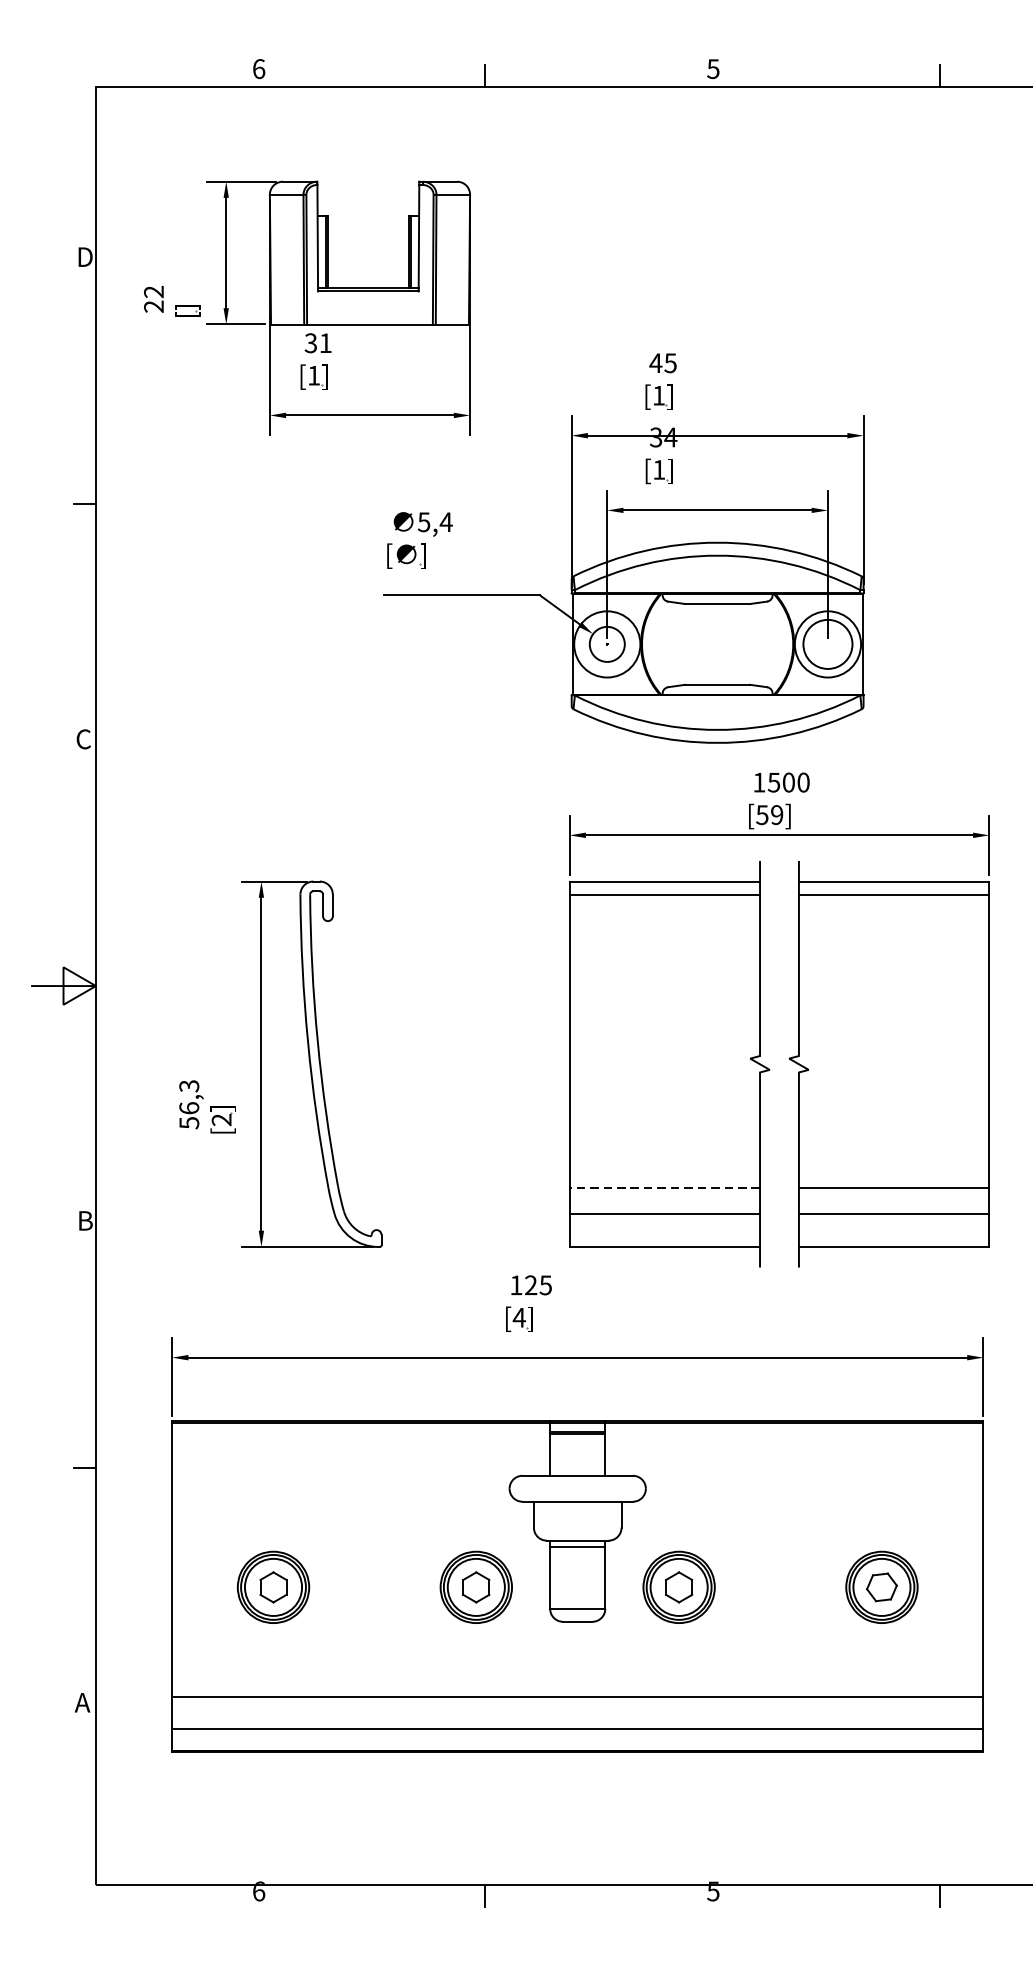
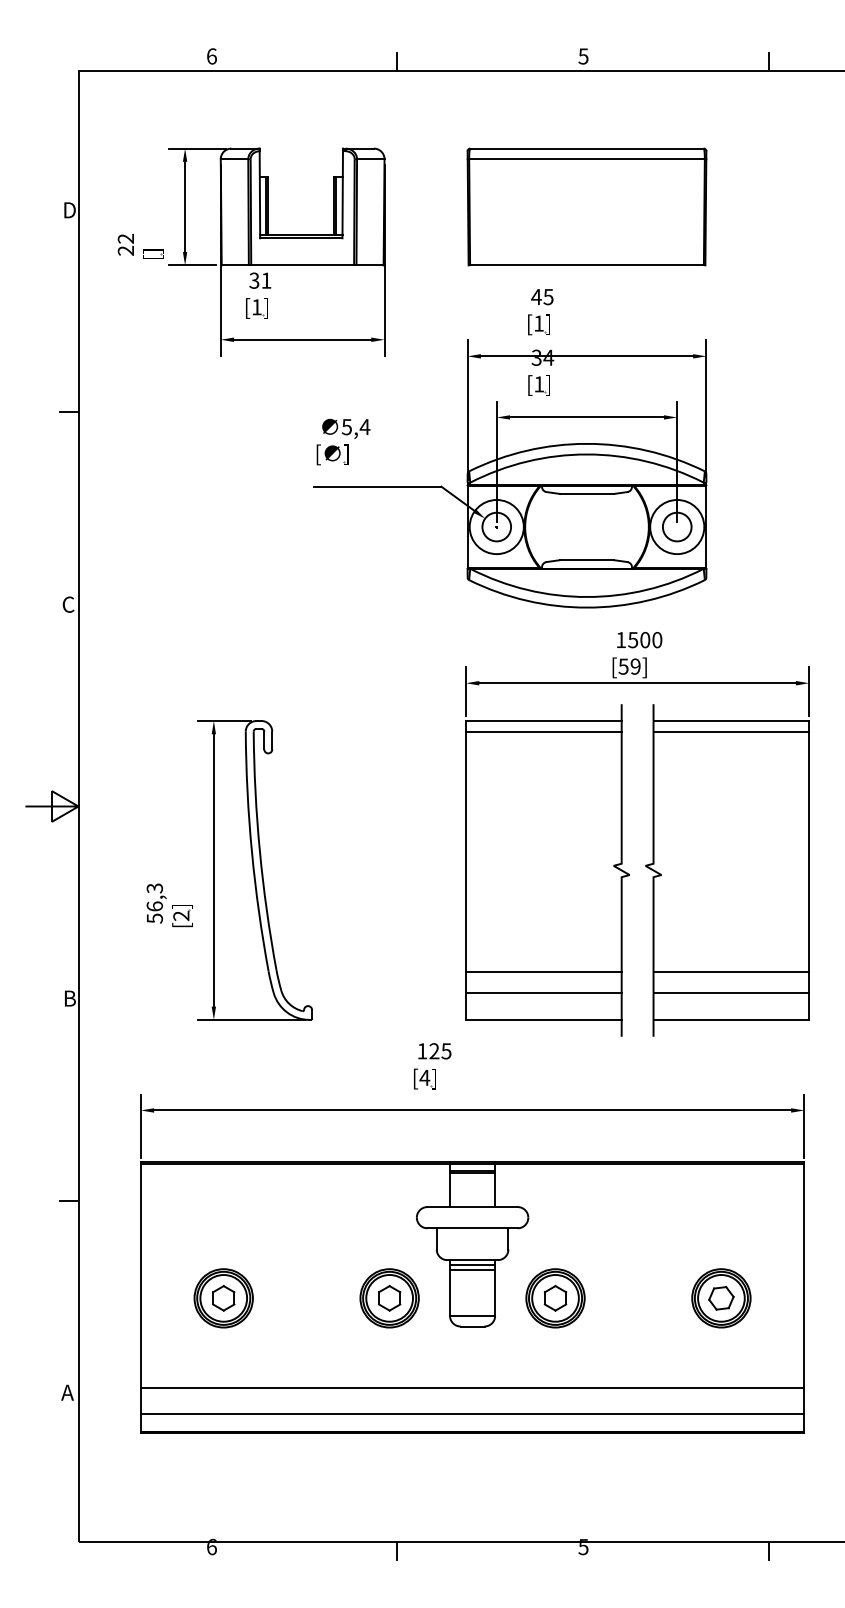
part: (717, 252) -> (586, 206), added
circle: (827, 643) -> (676, 526), size x0.71
line: (664, 1187) -> (543, 971), dashed -> solid
line: (577, 1553) -> (472, 1270), added

